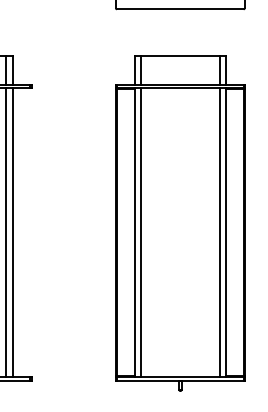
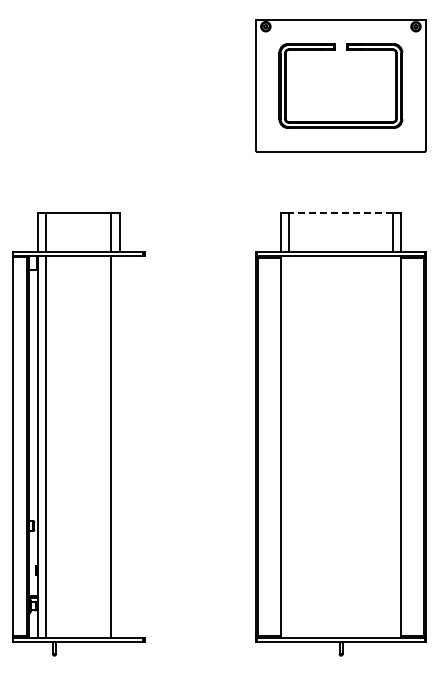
line: (180, 55) -> (340, 212), solid -> dashed
line: (12, 232) -> (119, 446), removed
line: (141, 232) -> (289, 446), removed
line: (219, 232) -> (392, 446), removed

